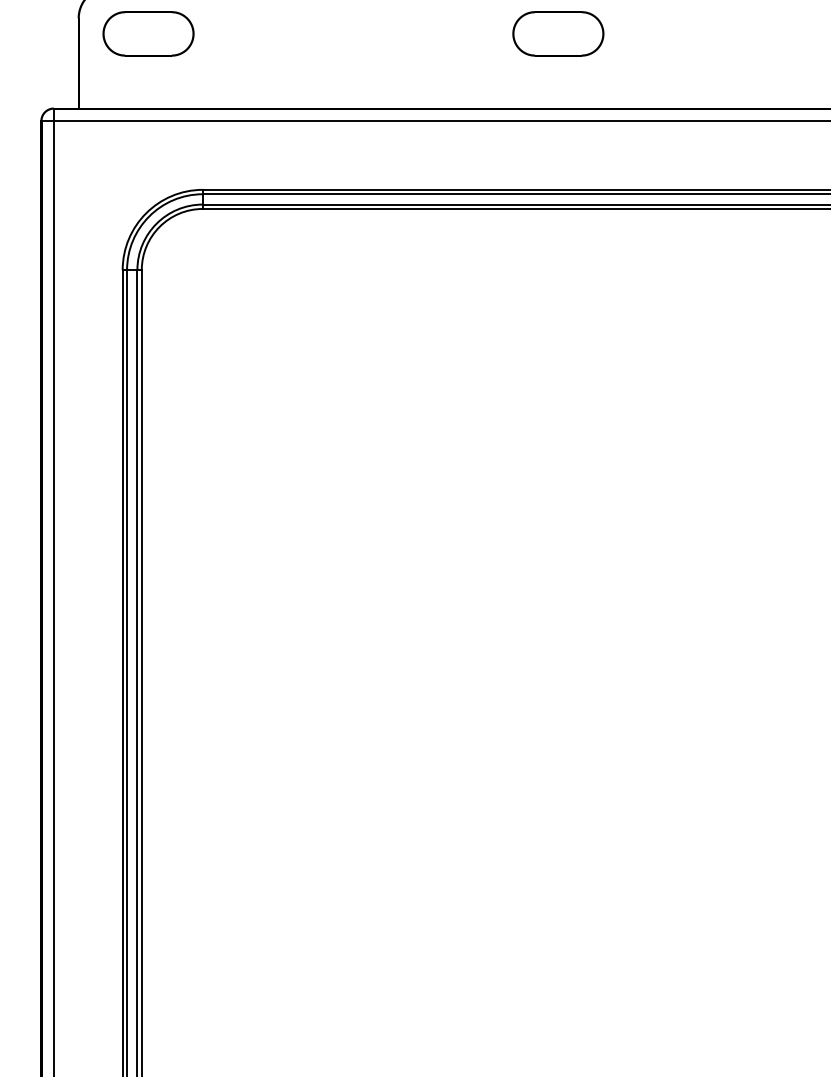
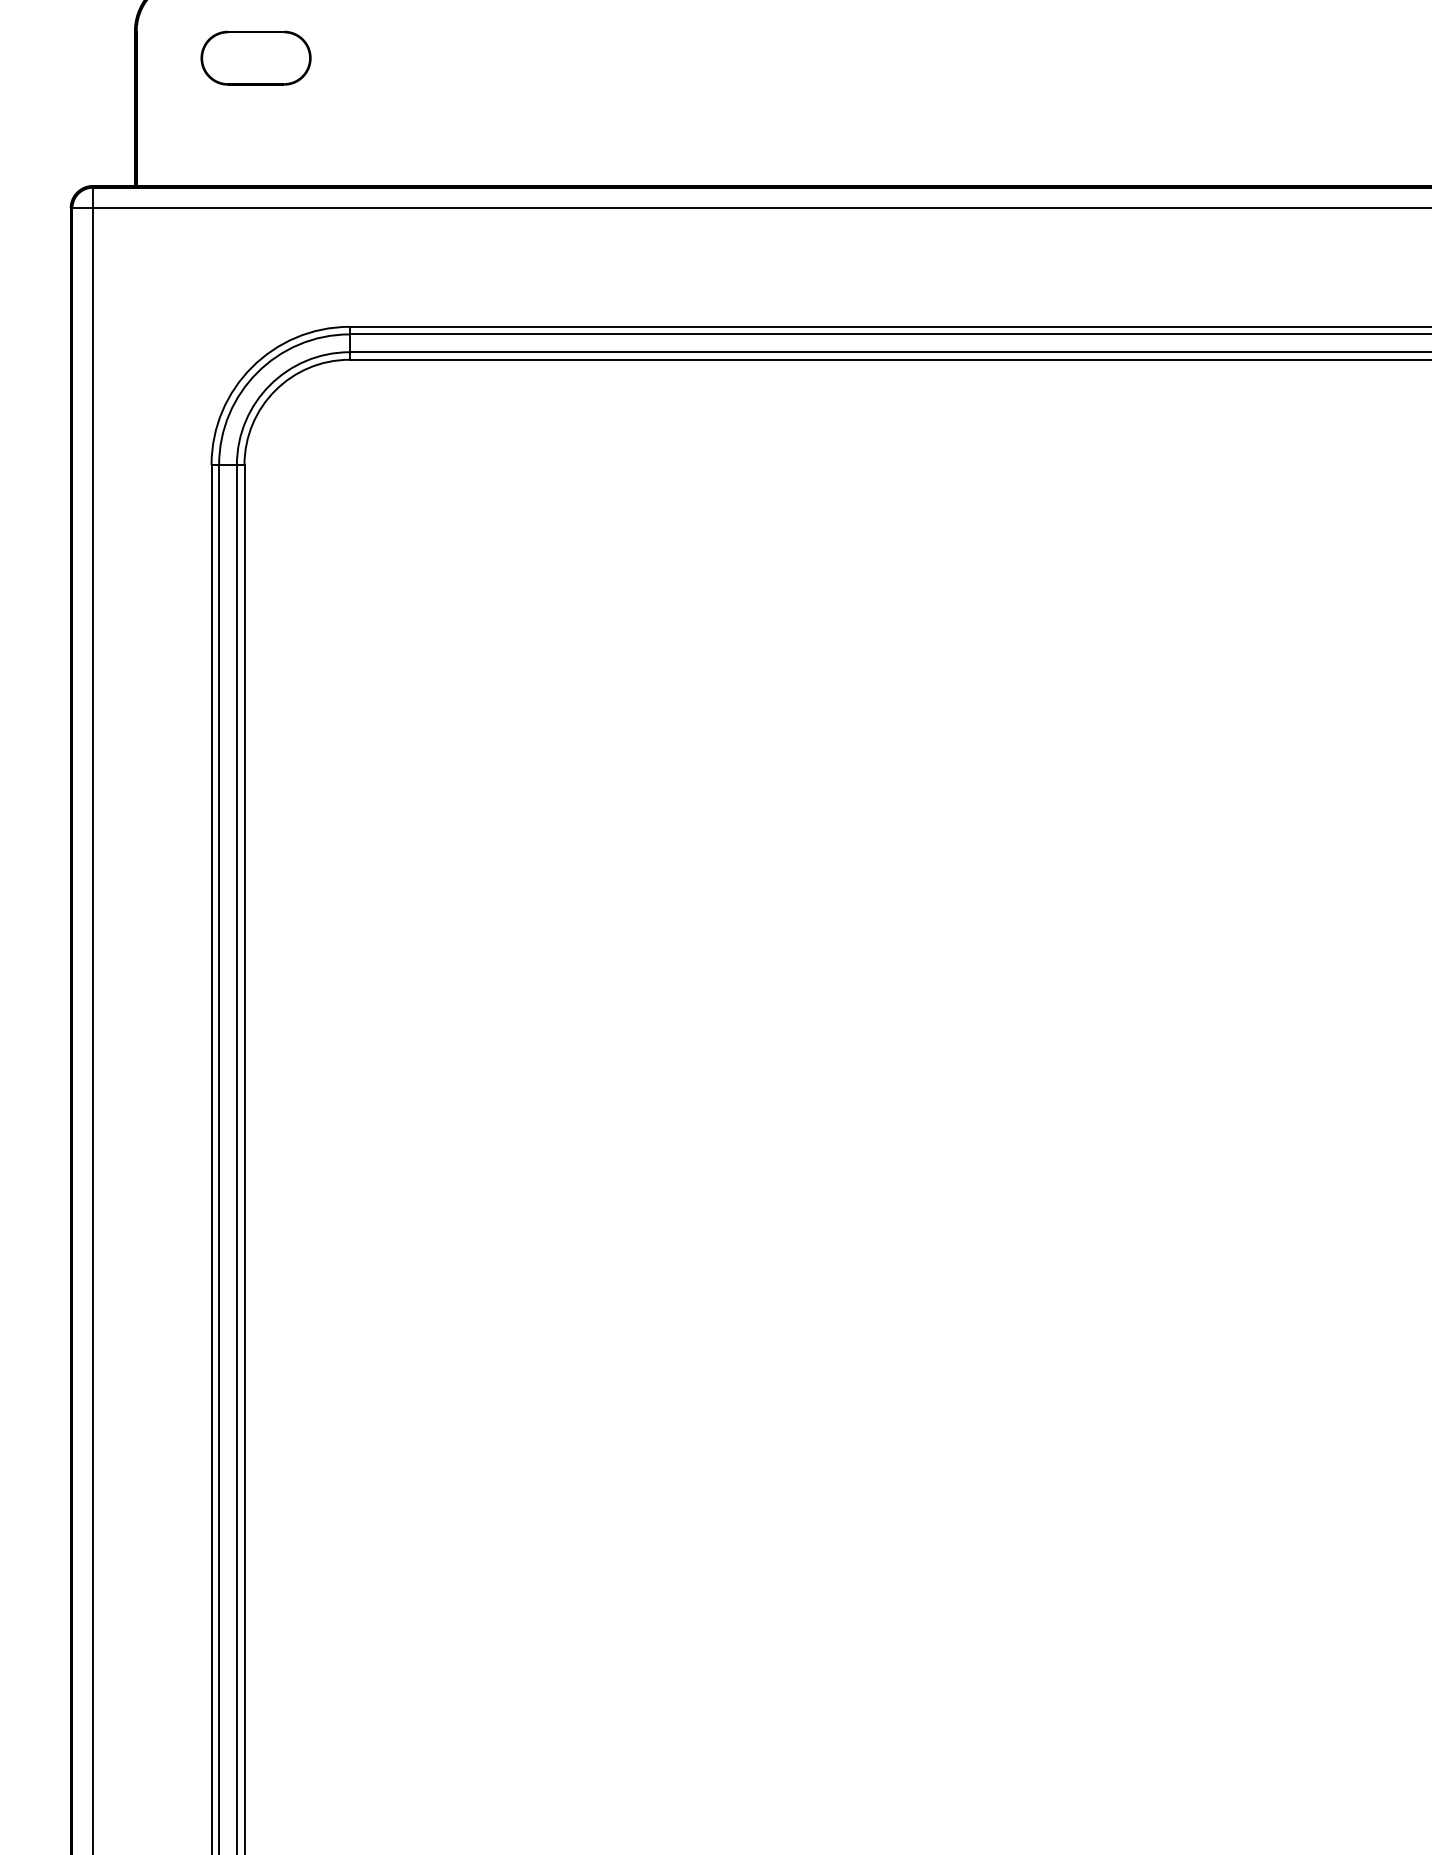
part: (148, 33) -> (256, 57), size x0.7
part: (558, 33) -> (962, 57), removed

